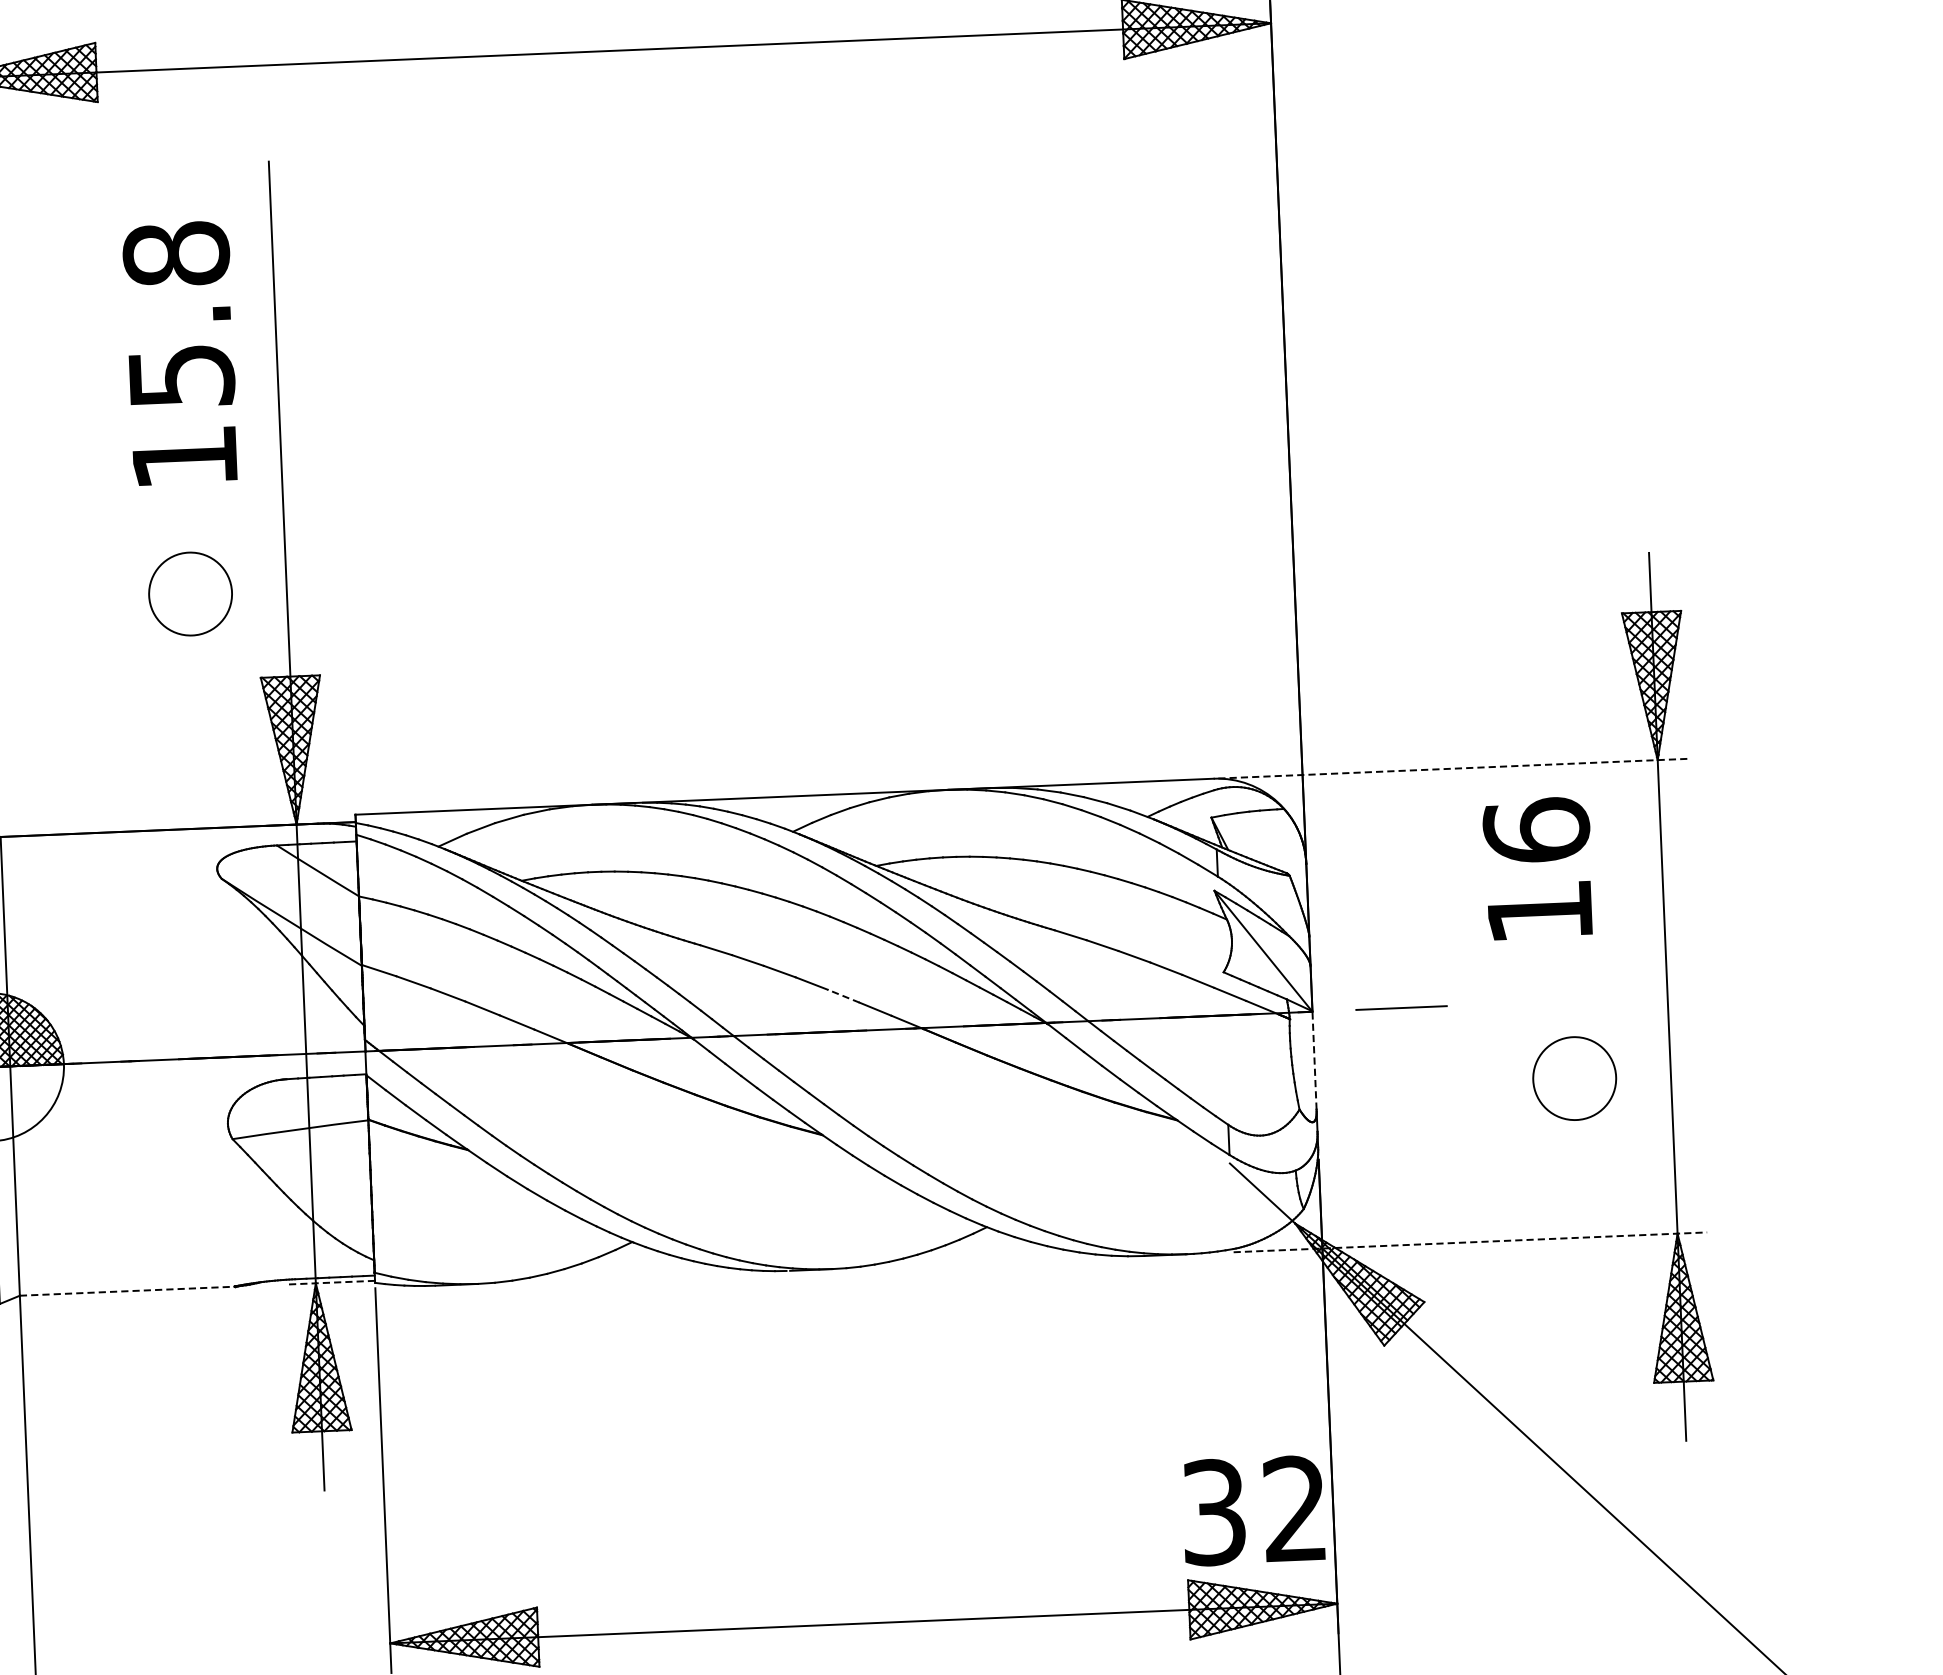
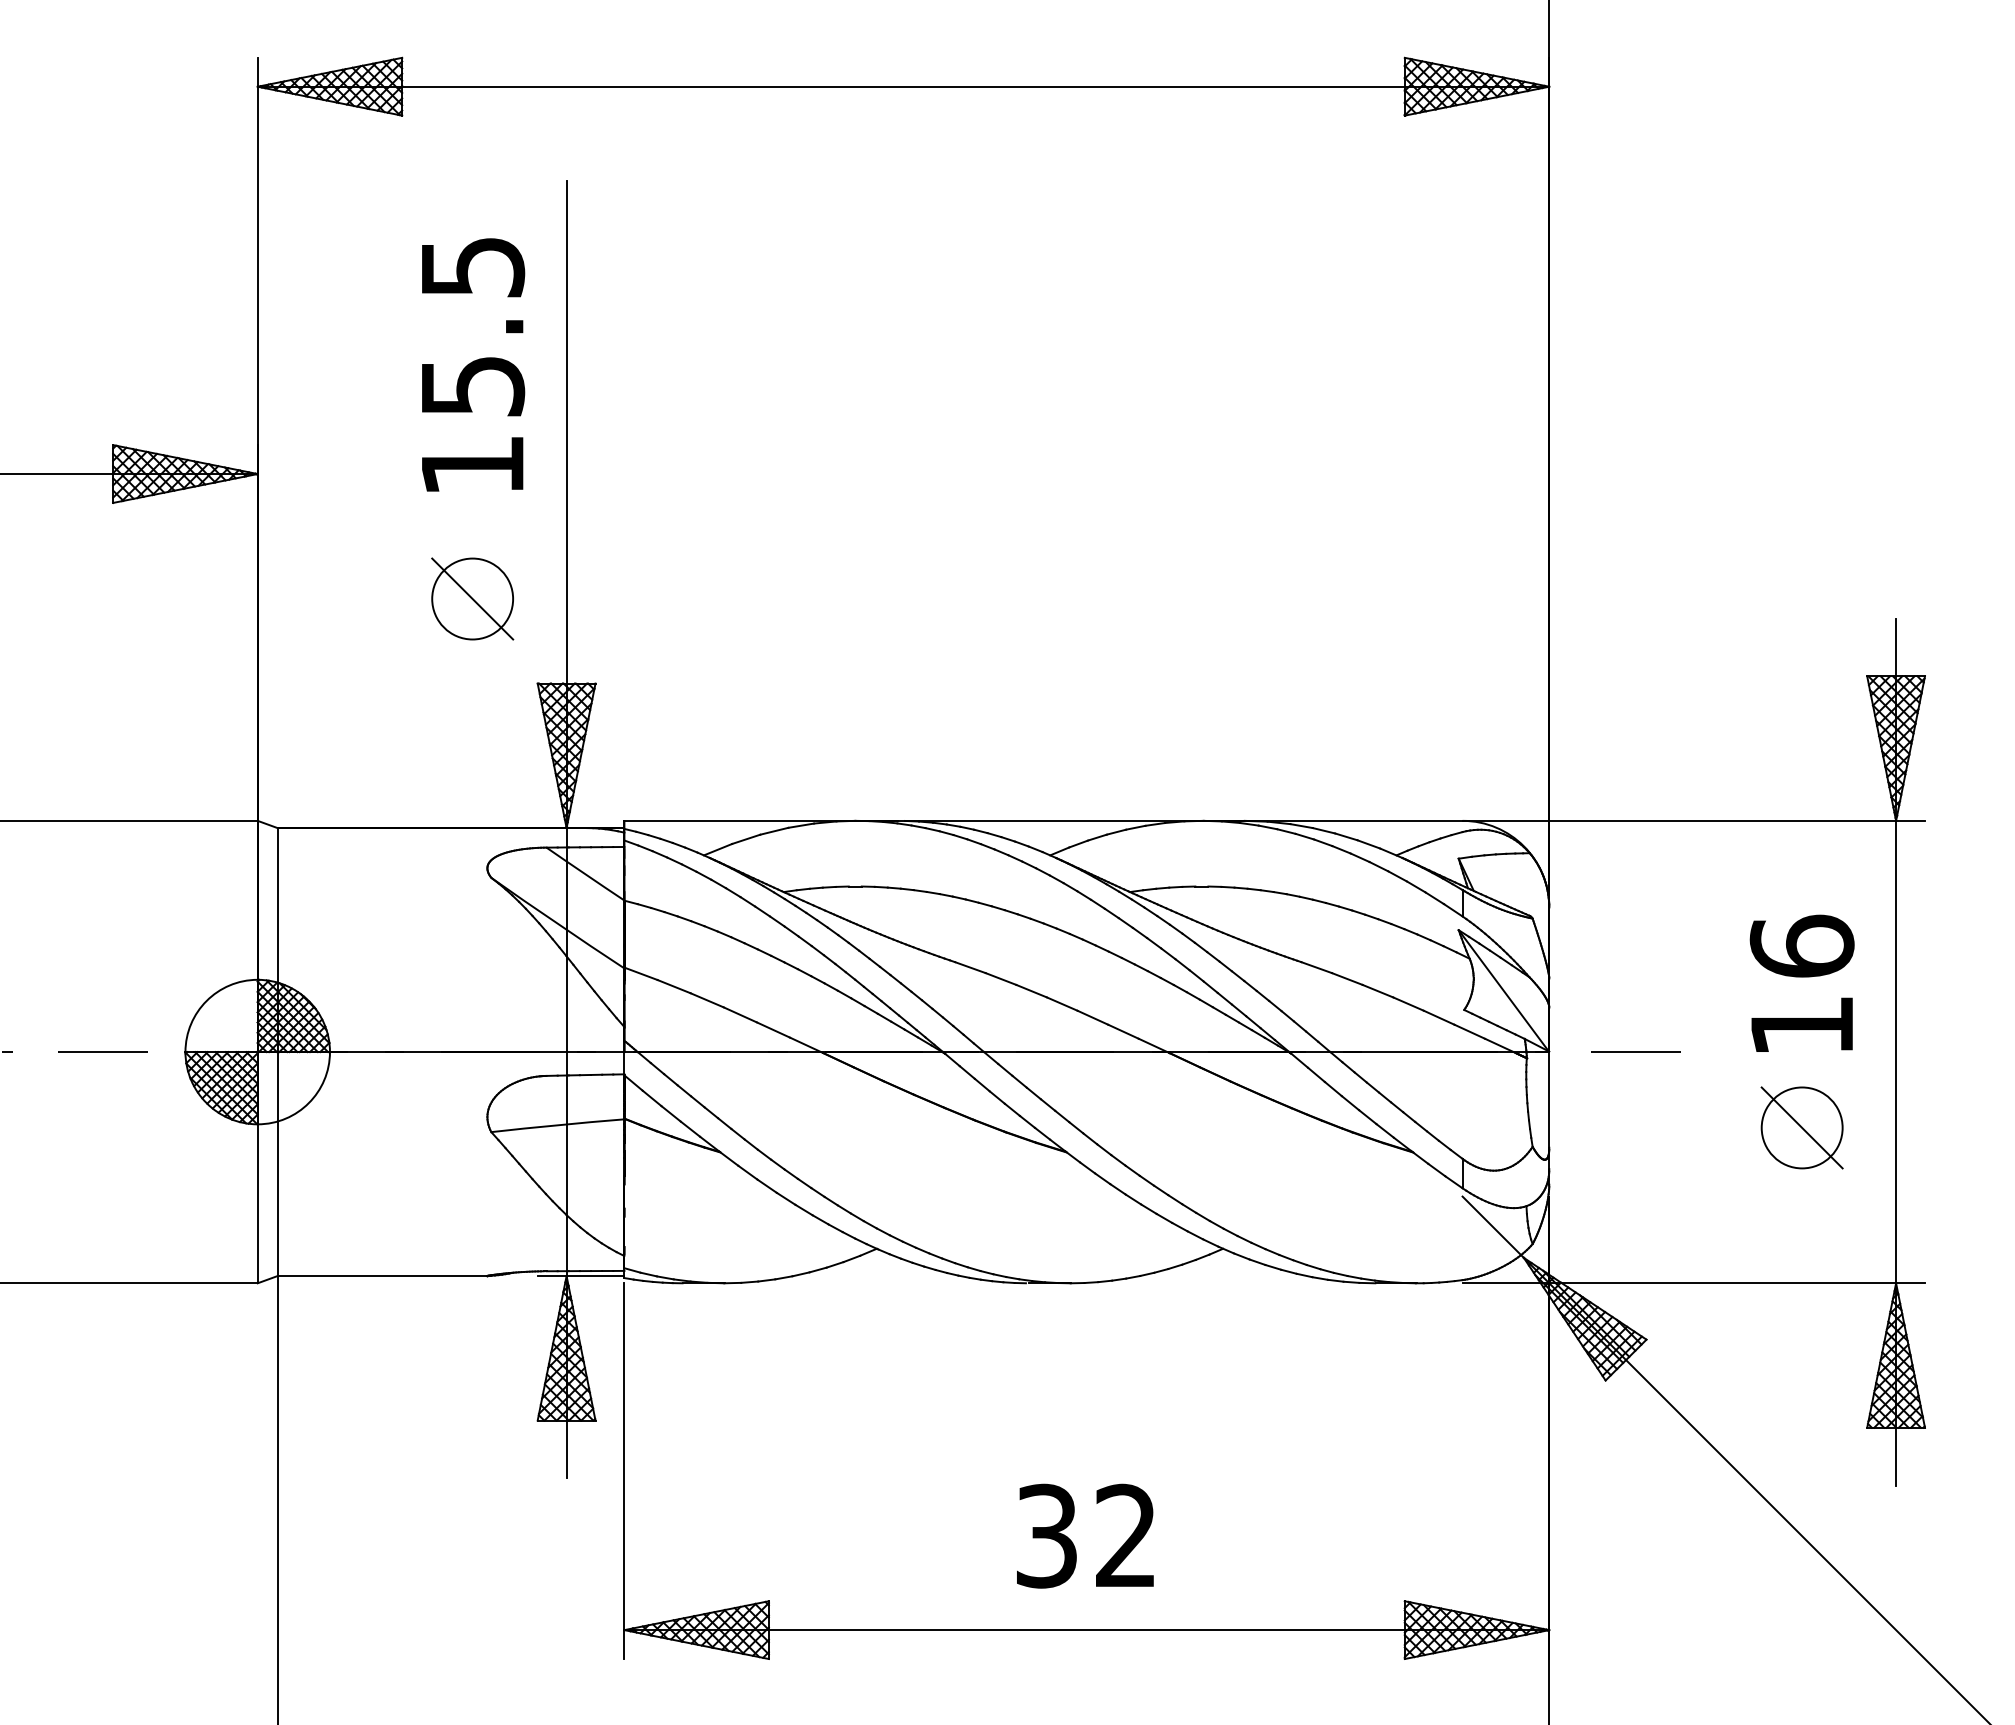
text: (176, 254) -> (472, 267), 15.8 -> 15.5
line: (190, 593) -> (472, 598), added
line: (1450, 768) -> (1693, 820), dashed -> solid
text: (1537, 867) -> (1801, 982), moved
line: (843, 995) -> (1092, 1017), dashed -> solid
line: (1314, 1060) -> (1549, 1099), dashed -> solid
line: (1573, 1078) -> (1801, 1127), added
line: (1471, 1242) -> (1694, 1283), dashed -> solid
line: (330, 1283) -> (580, 1276), dashed -> solid
line: (128, 1291) -> (383, 1276), dashed -> solid
text: (1253, 1510) -> (1085, 1535), moved

